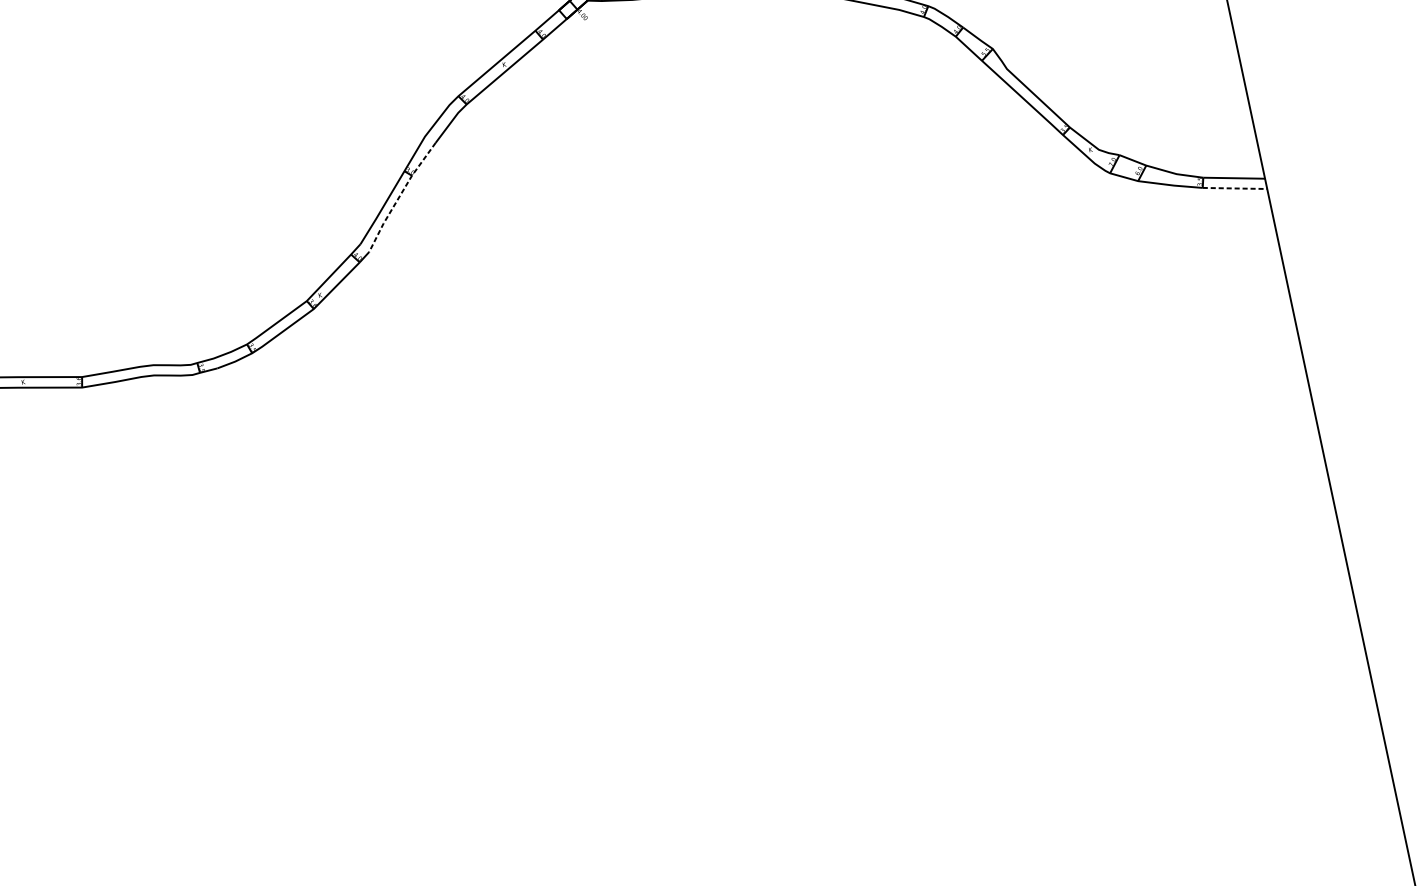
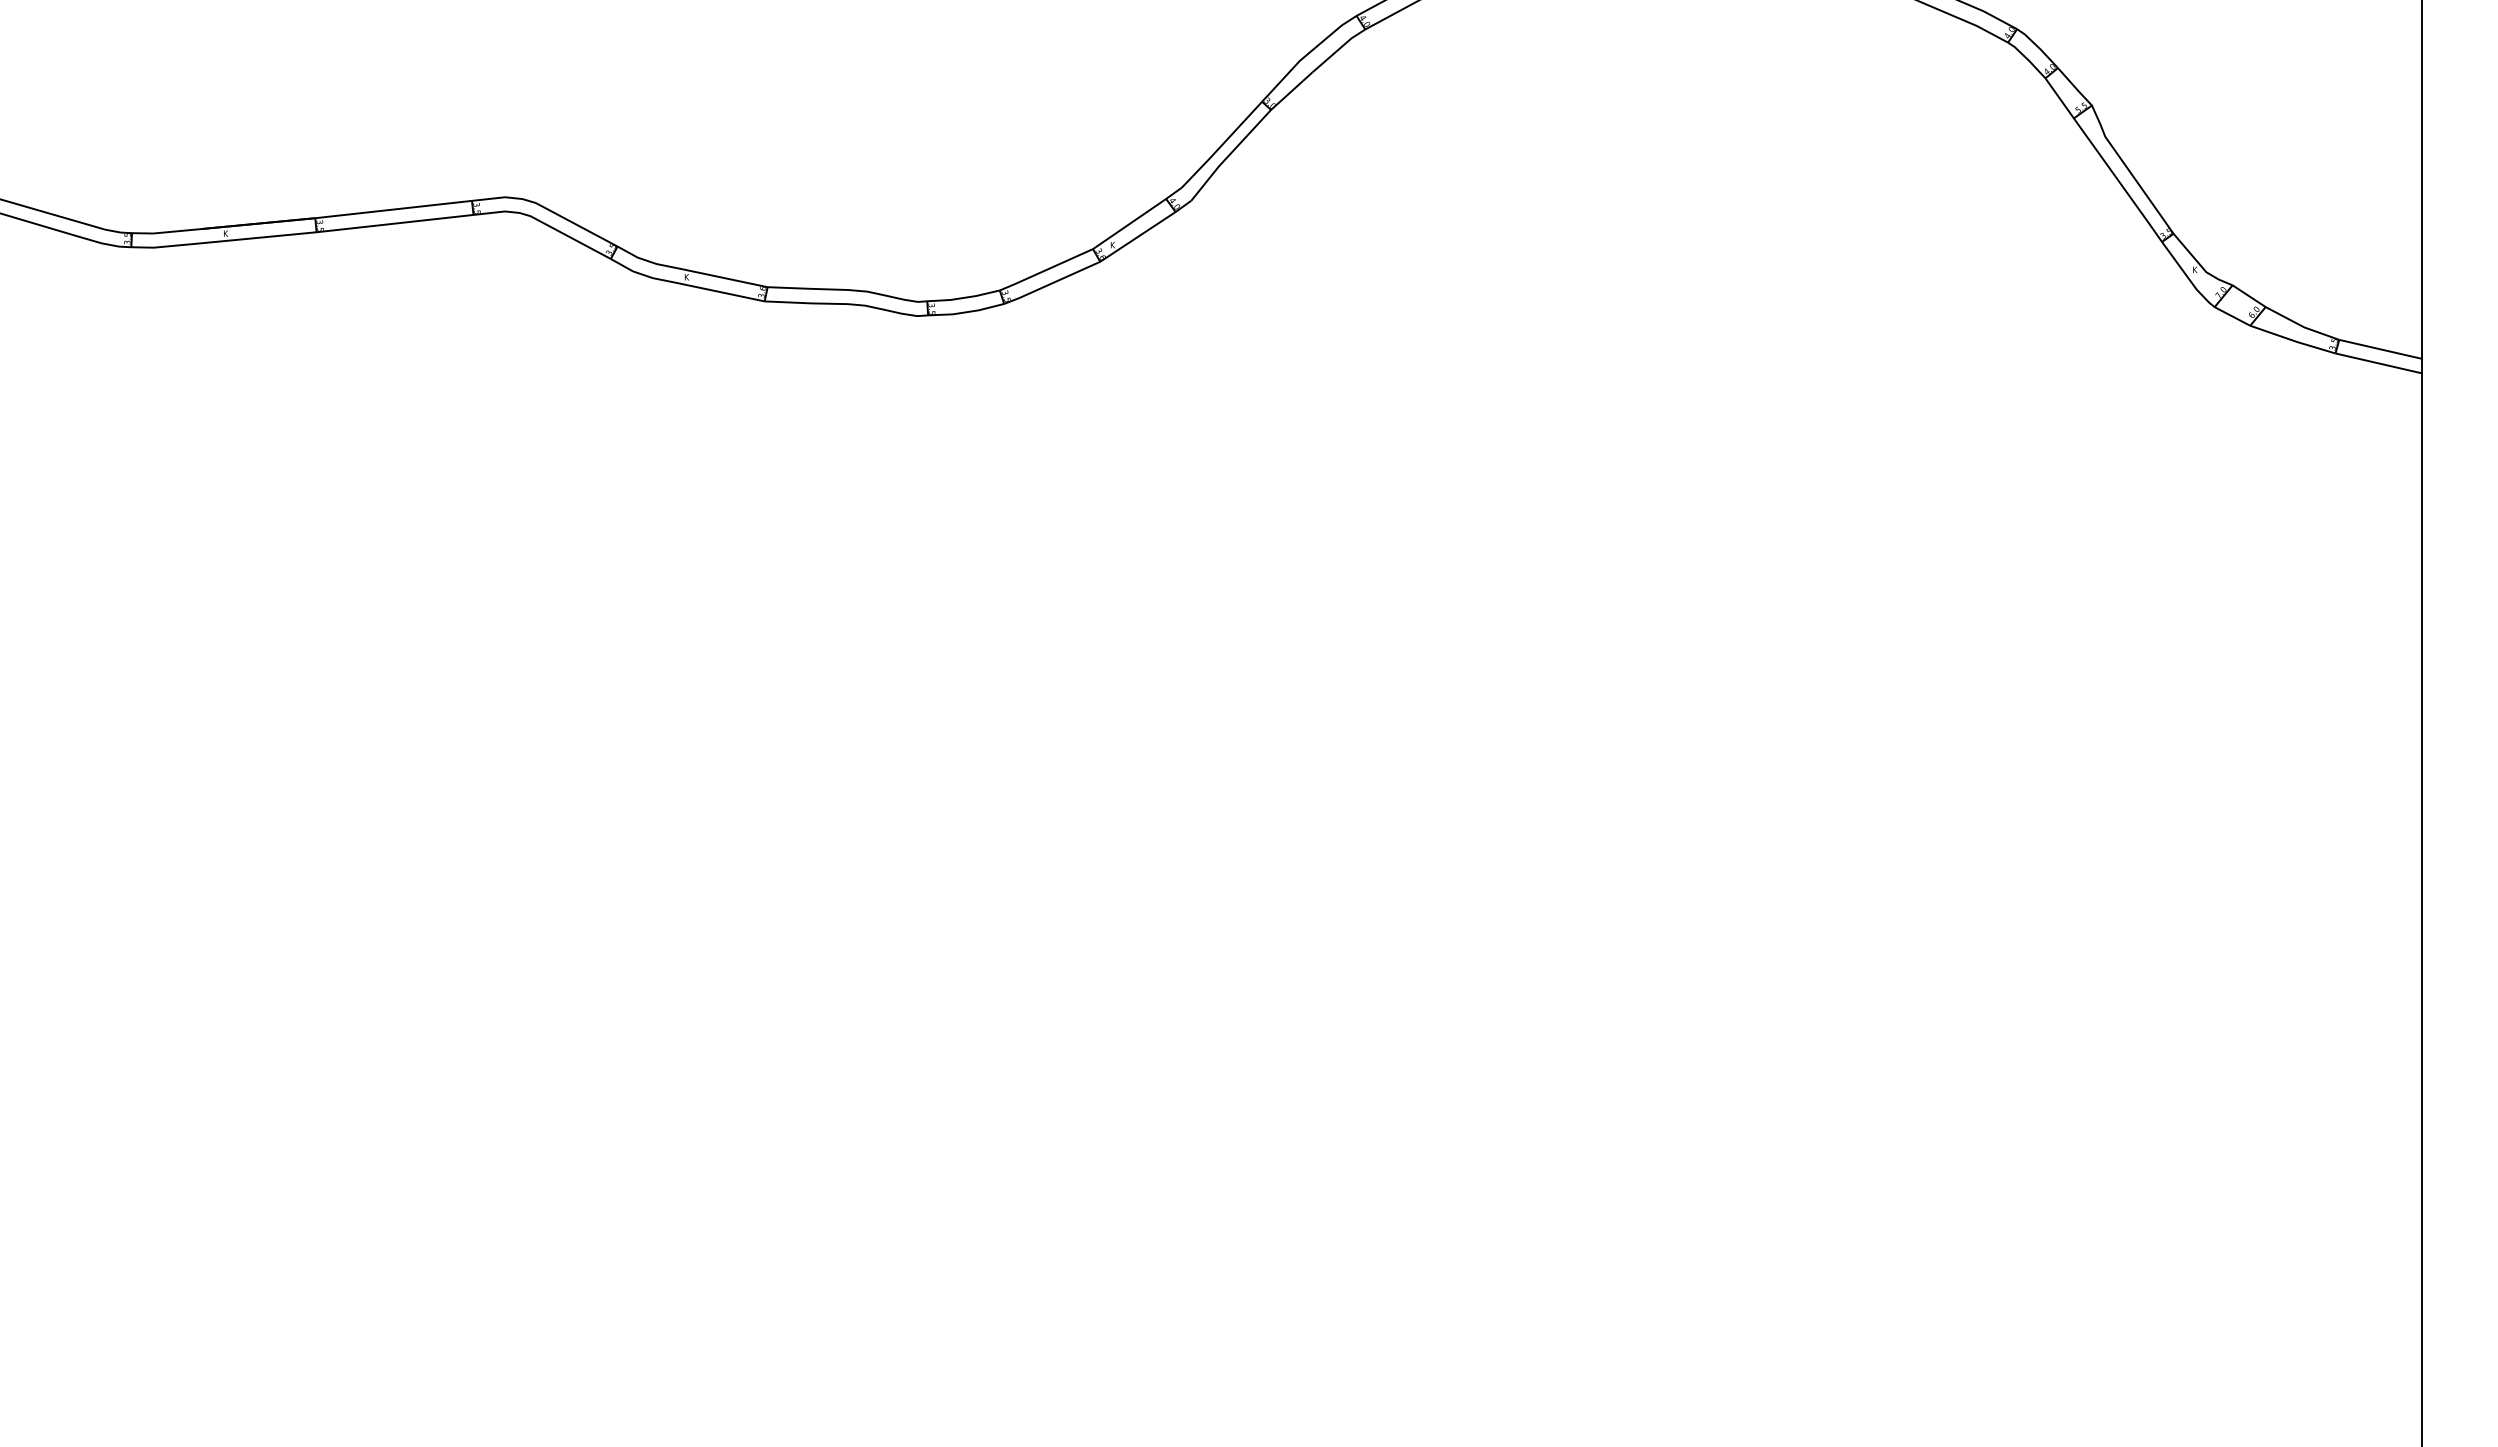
line: (1234, 188) -> (2378, 363), dashed -> solid
line: (399, 196) -> (1248, 134), dashed -> solid

